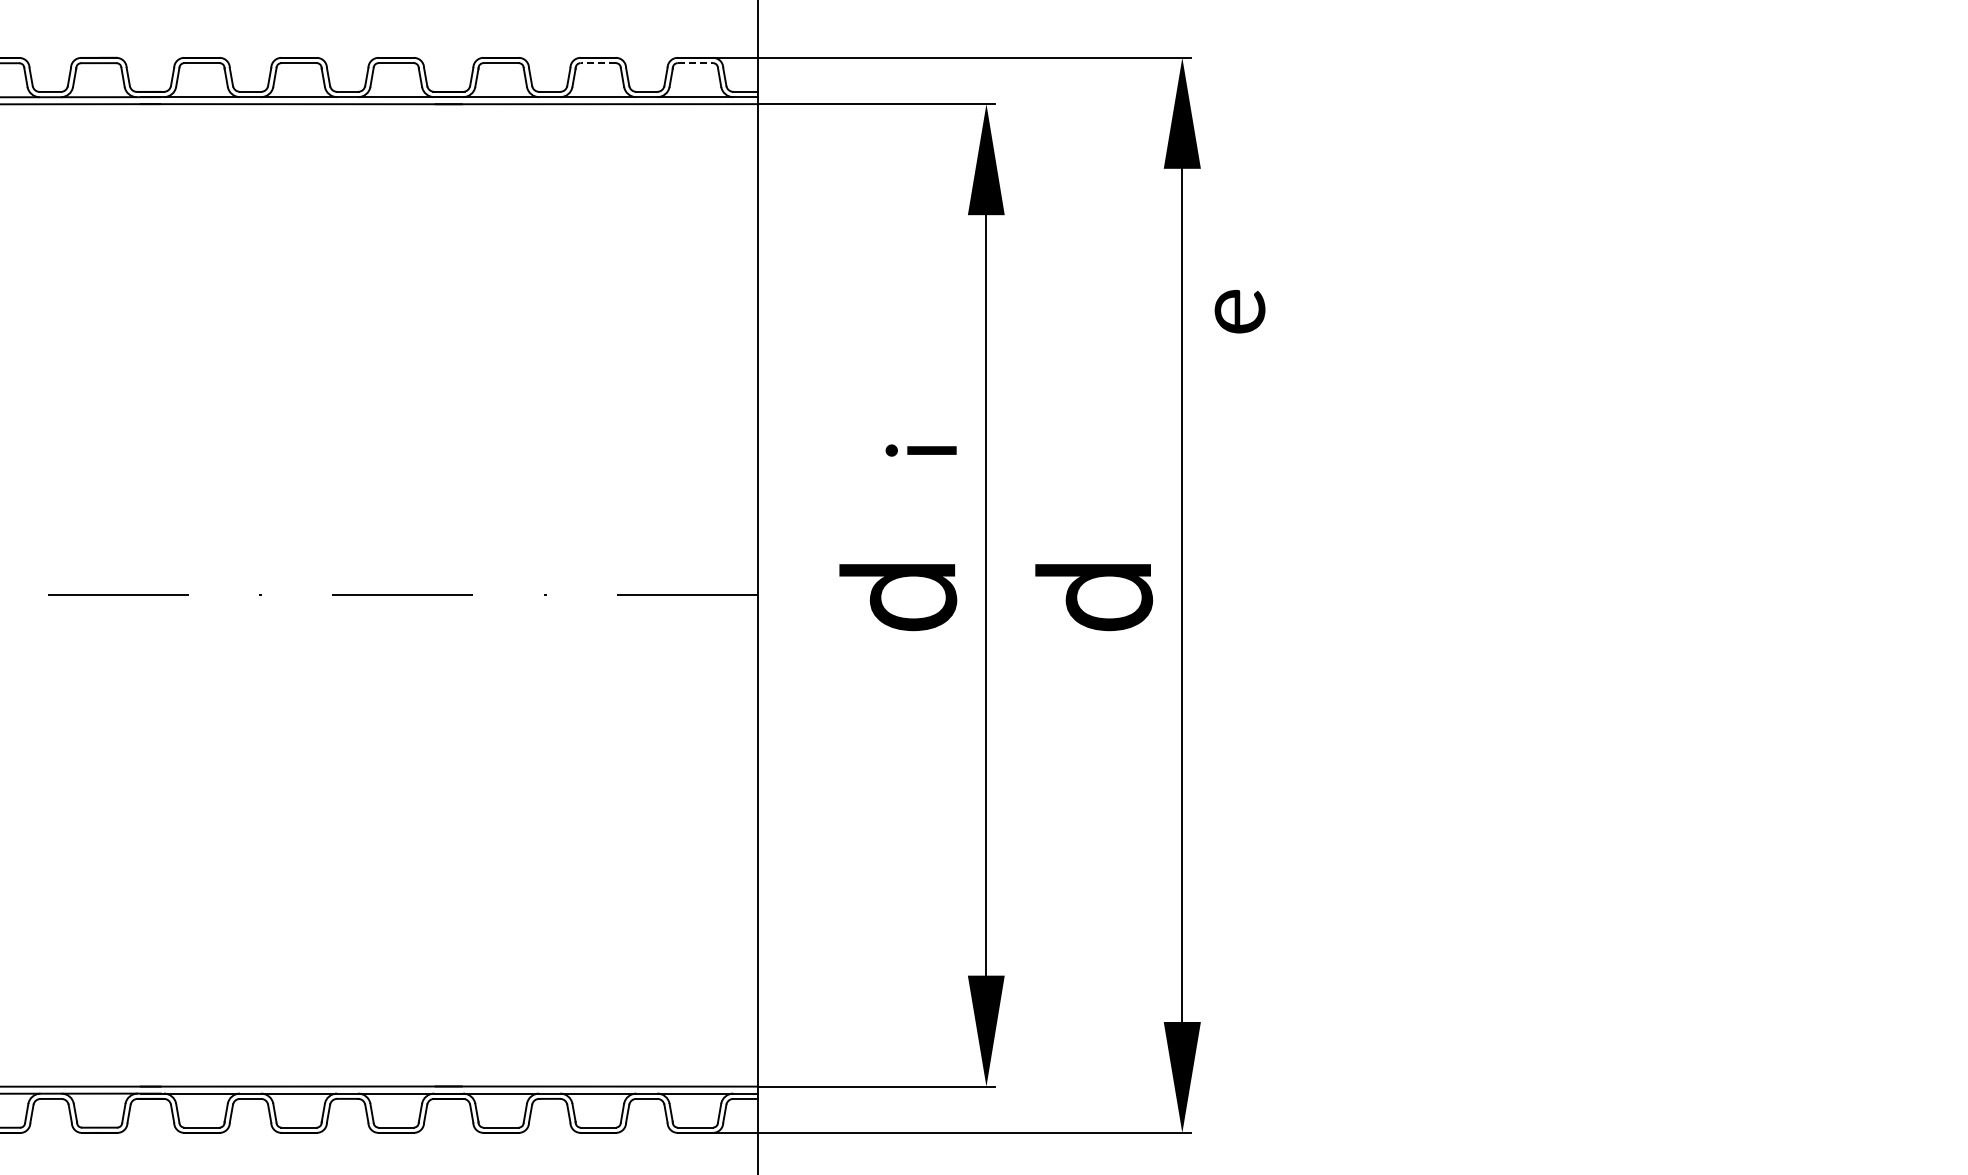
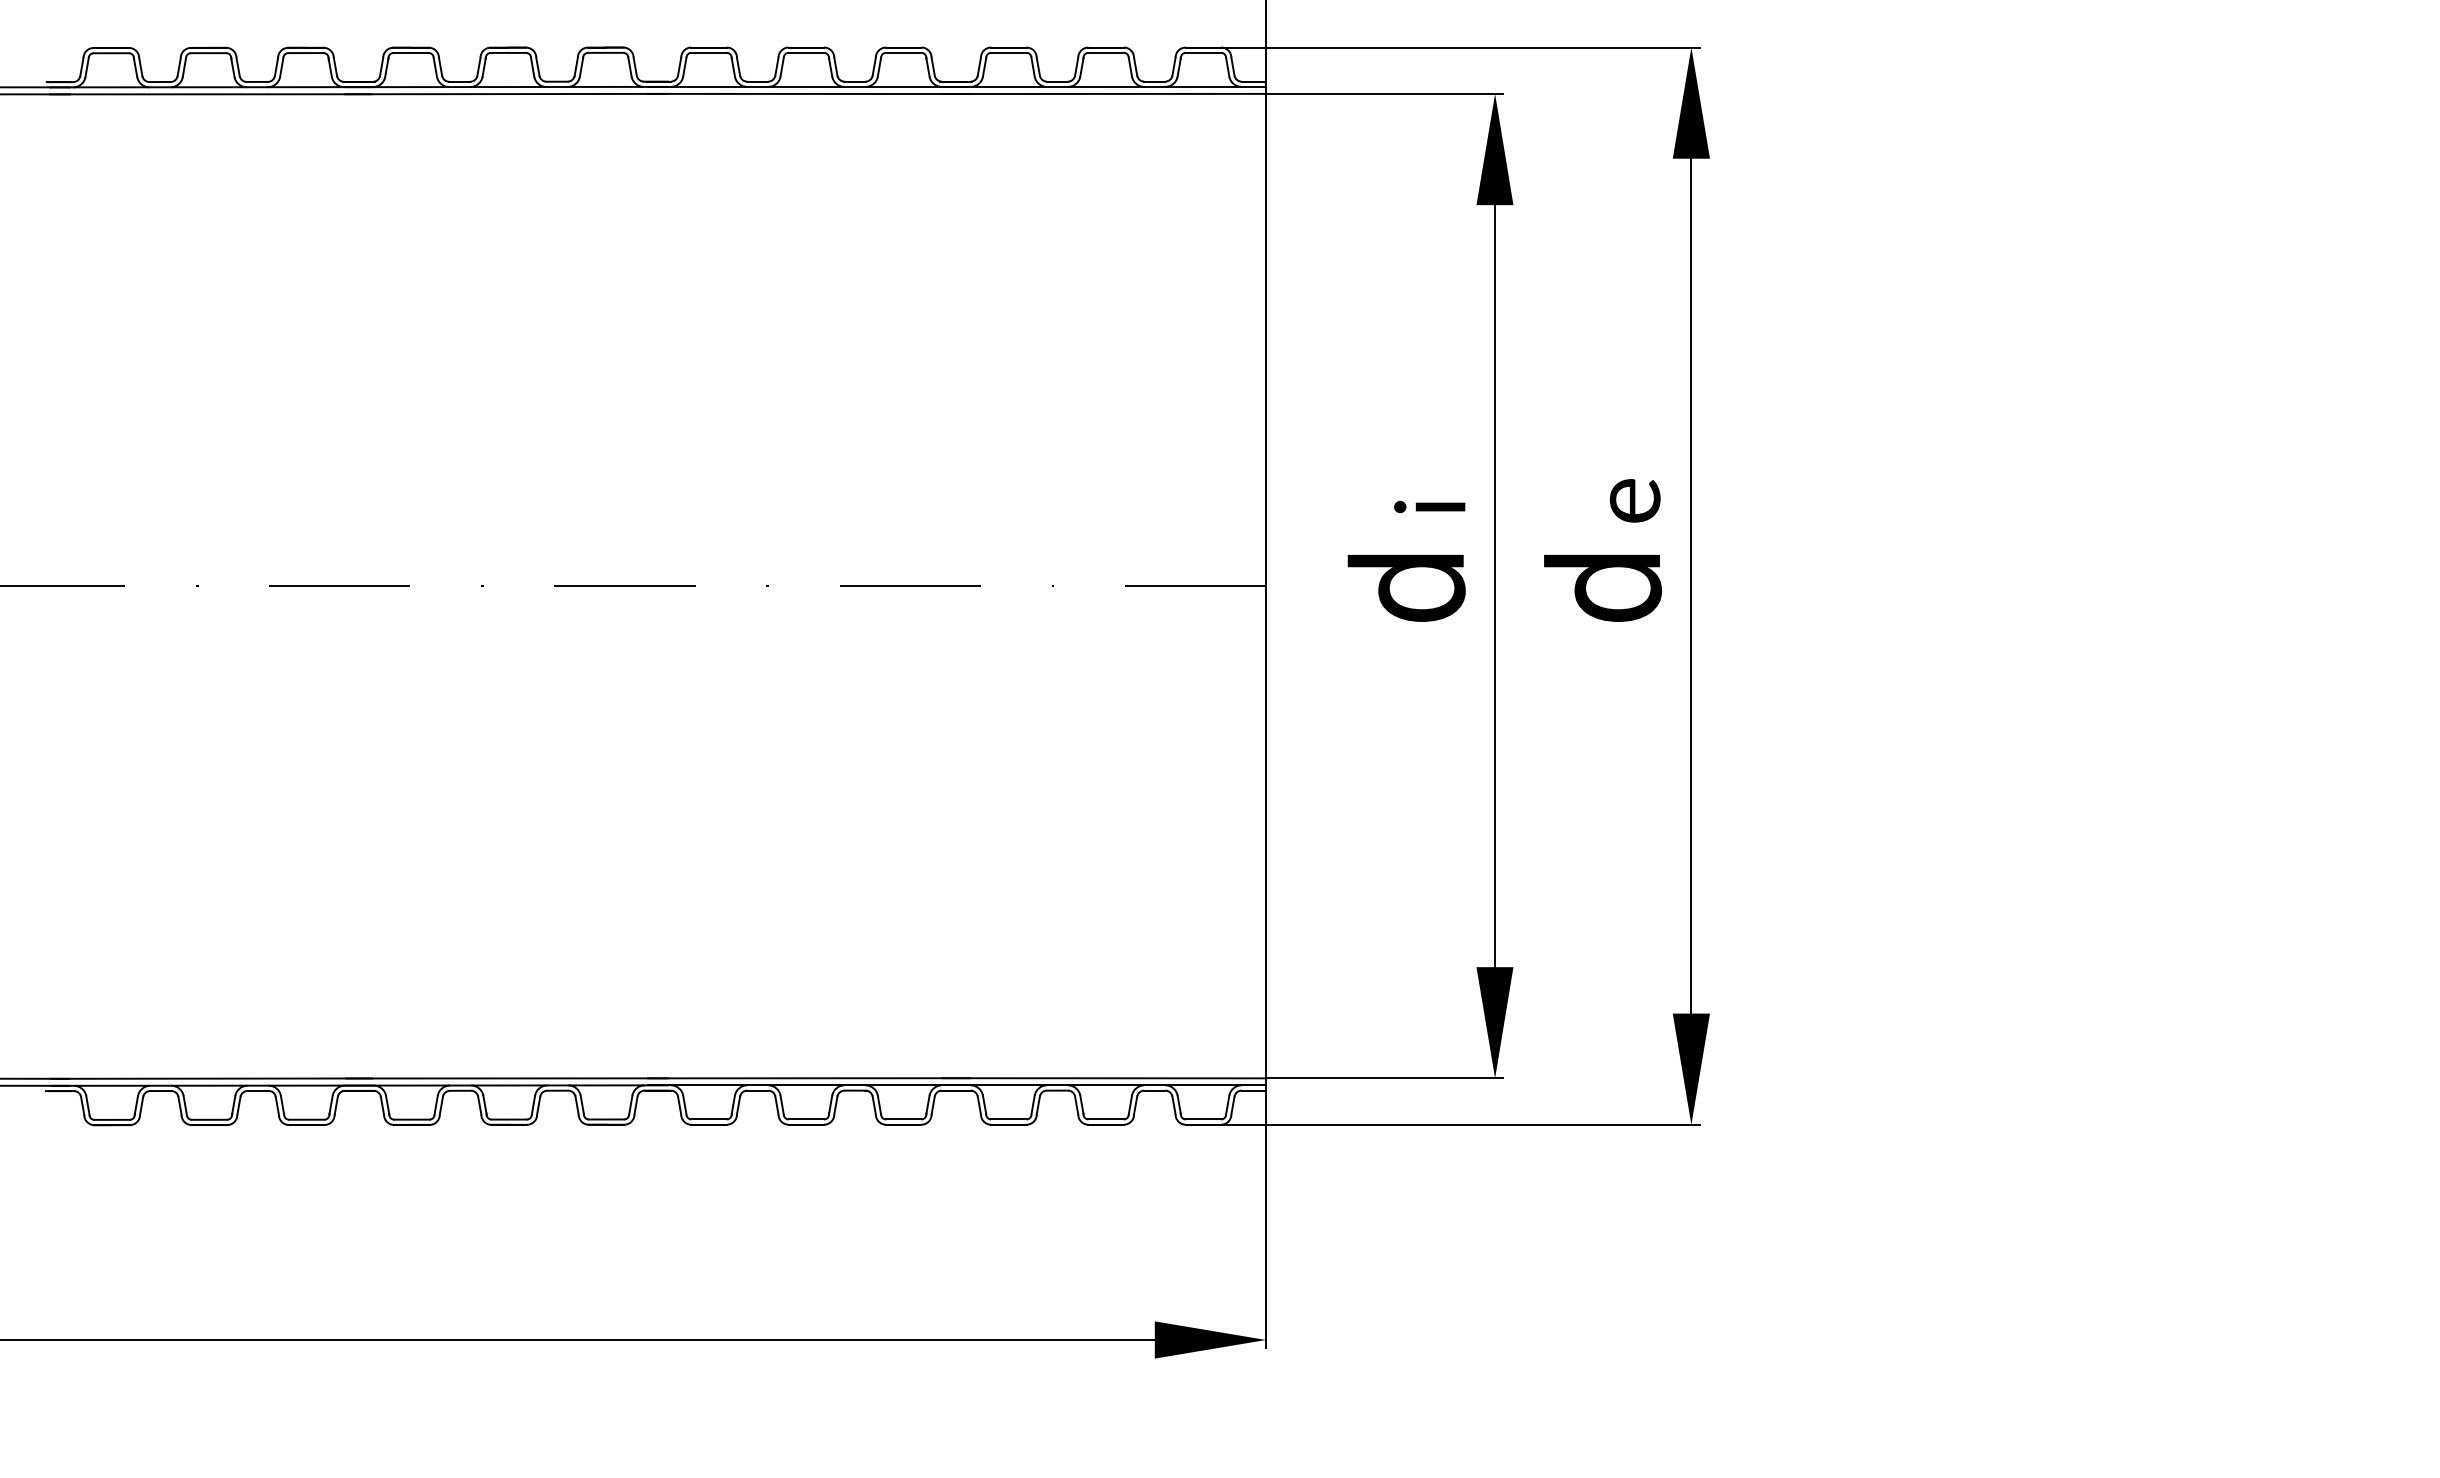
line: (598, 62) -> (1106, 52), dashed -> solid
line: (695, 62) -> (1203, 52), dashed -> solid
text: (1239, 311) -> (1634, 500), moved
text: (920, 450) -> (1429, 506), moved

